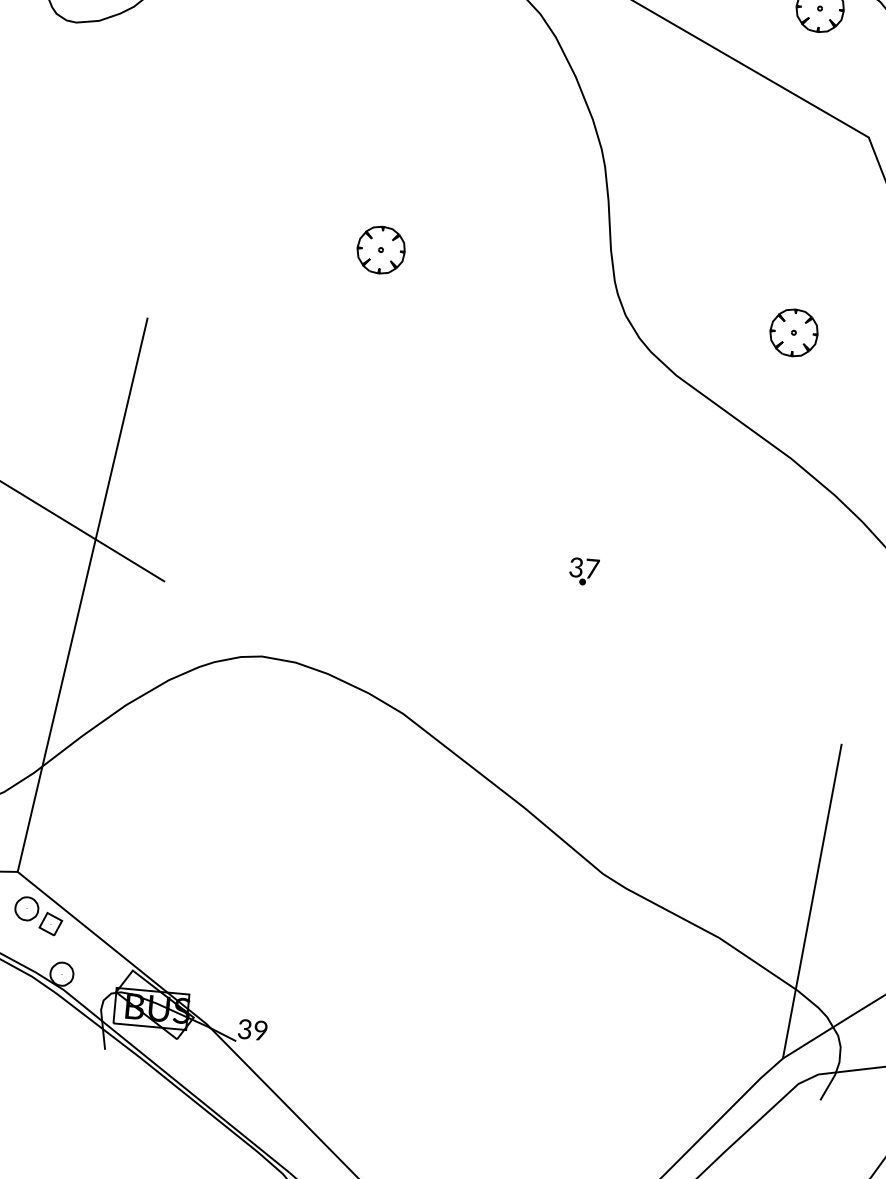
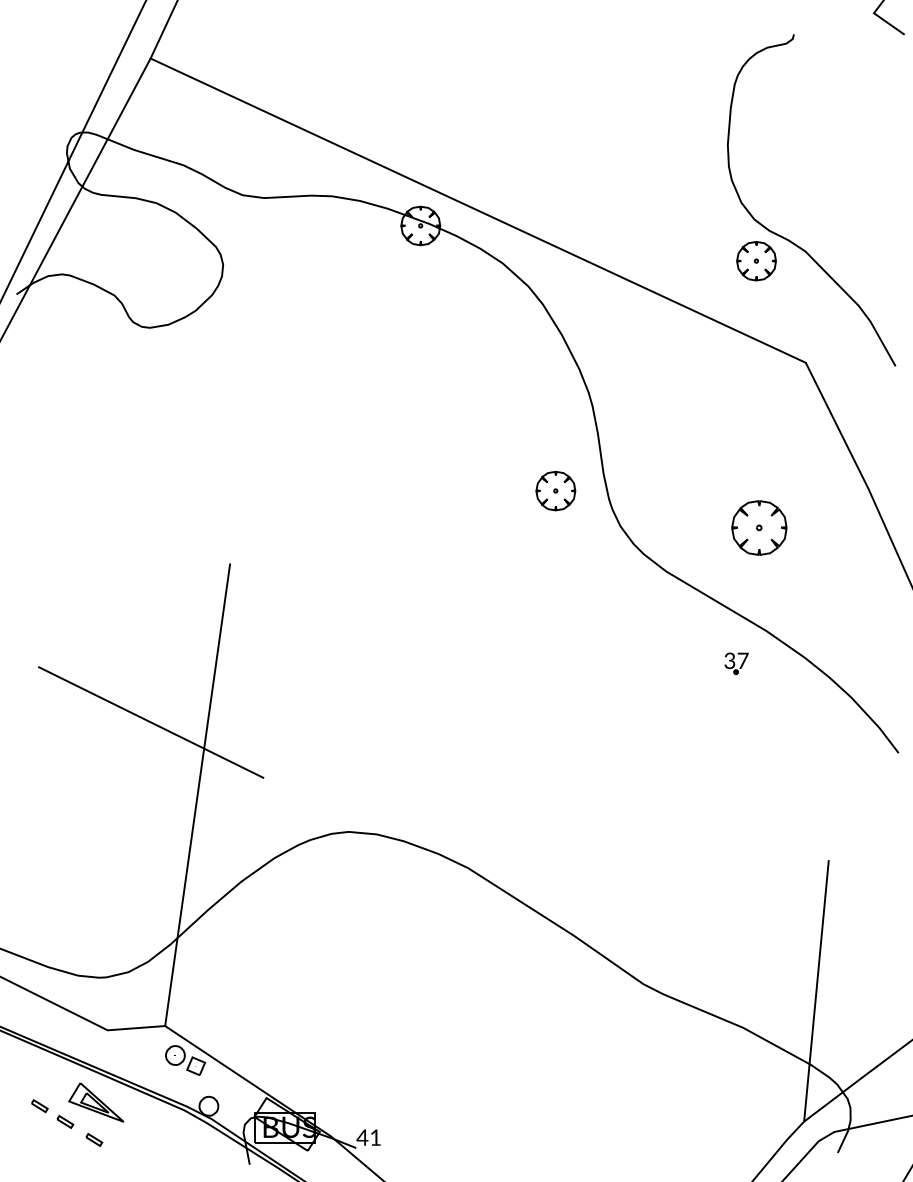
part: (380, 249) -> (555, 490), moved
part: (793, 332) -> (758, 527), size x1.4
part: (584, 571) -> (736, 663), moved
text: (252, 1029) -> (368, 1137), 39 -> 41

